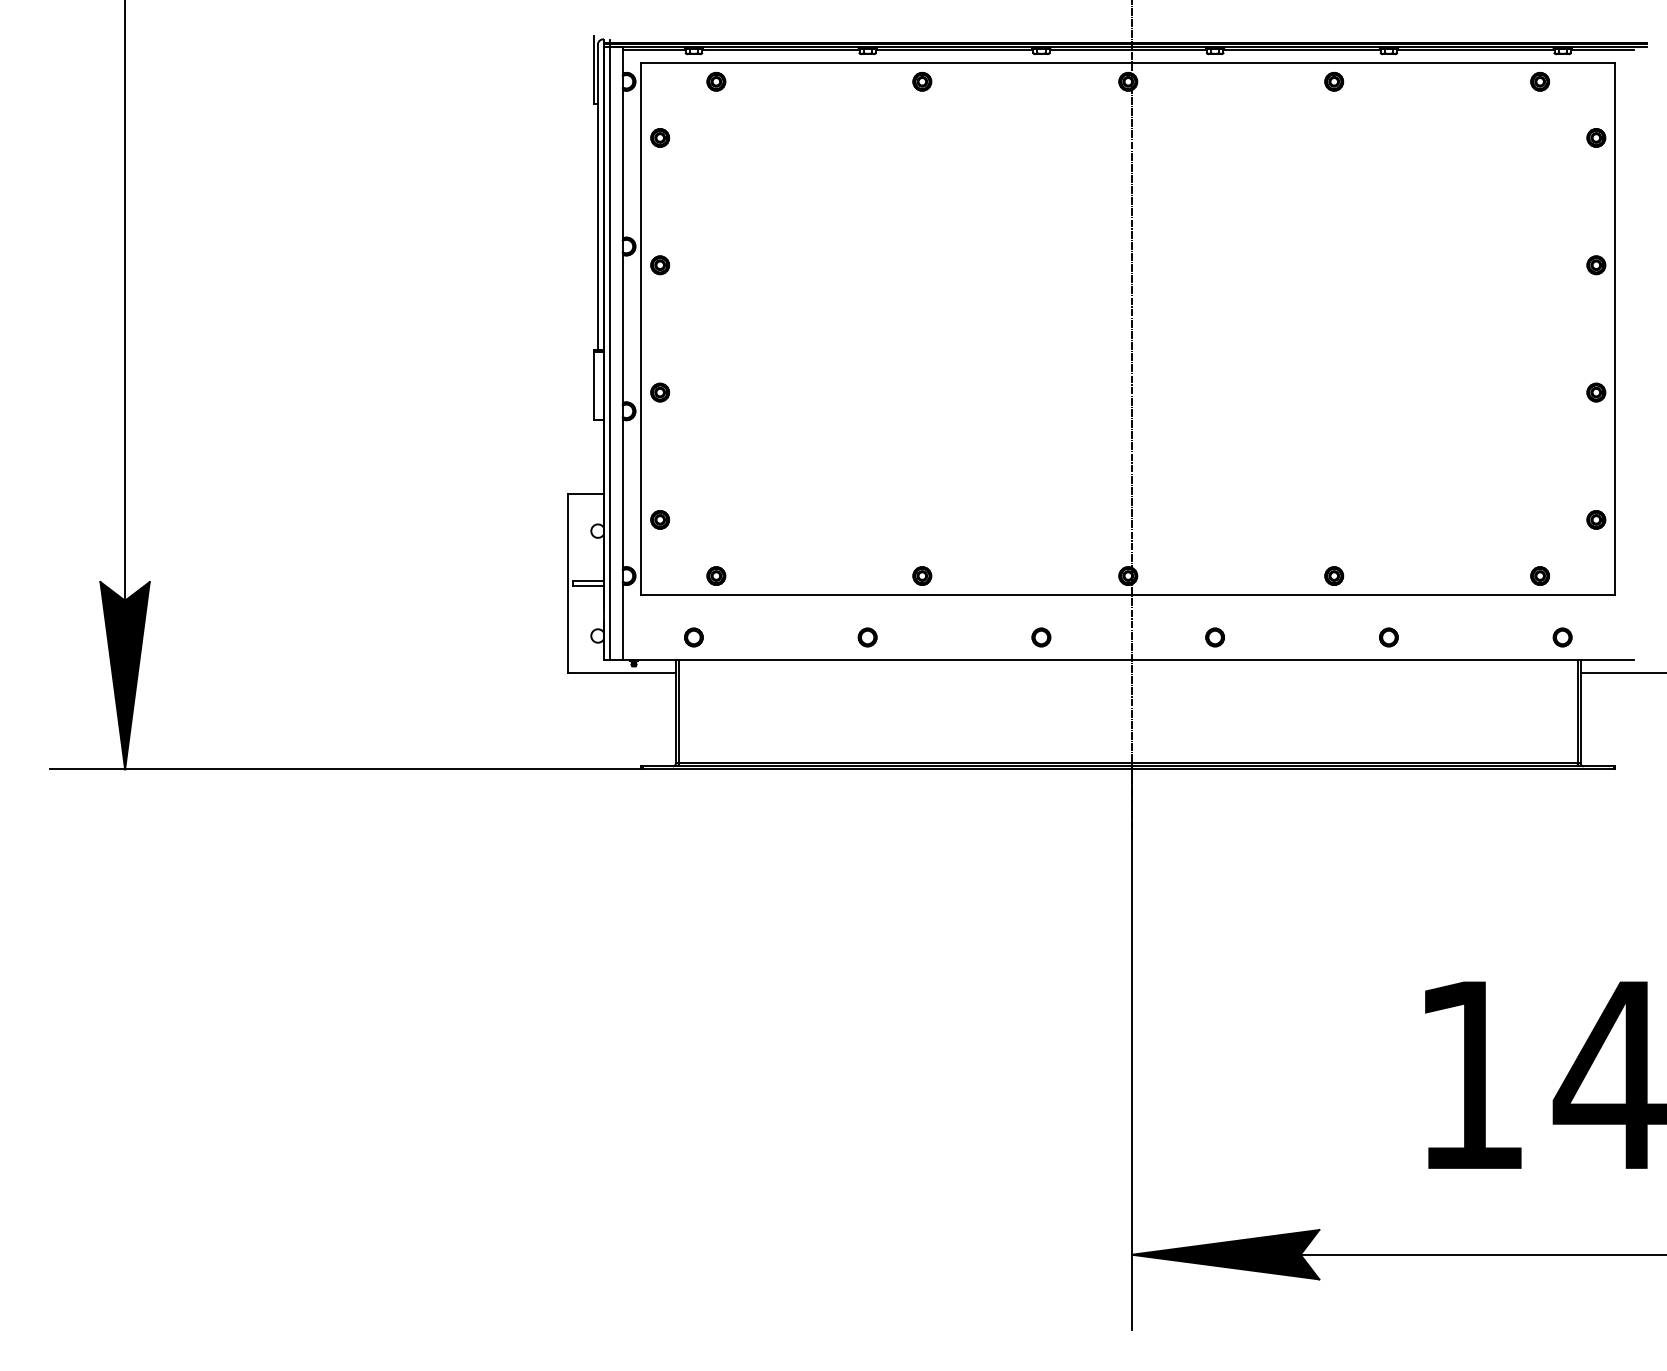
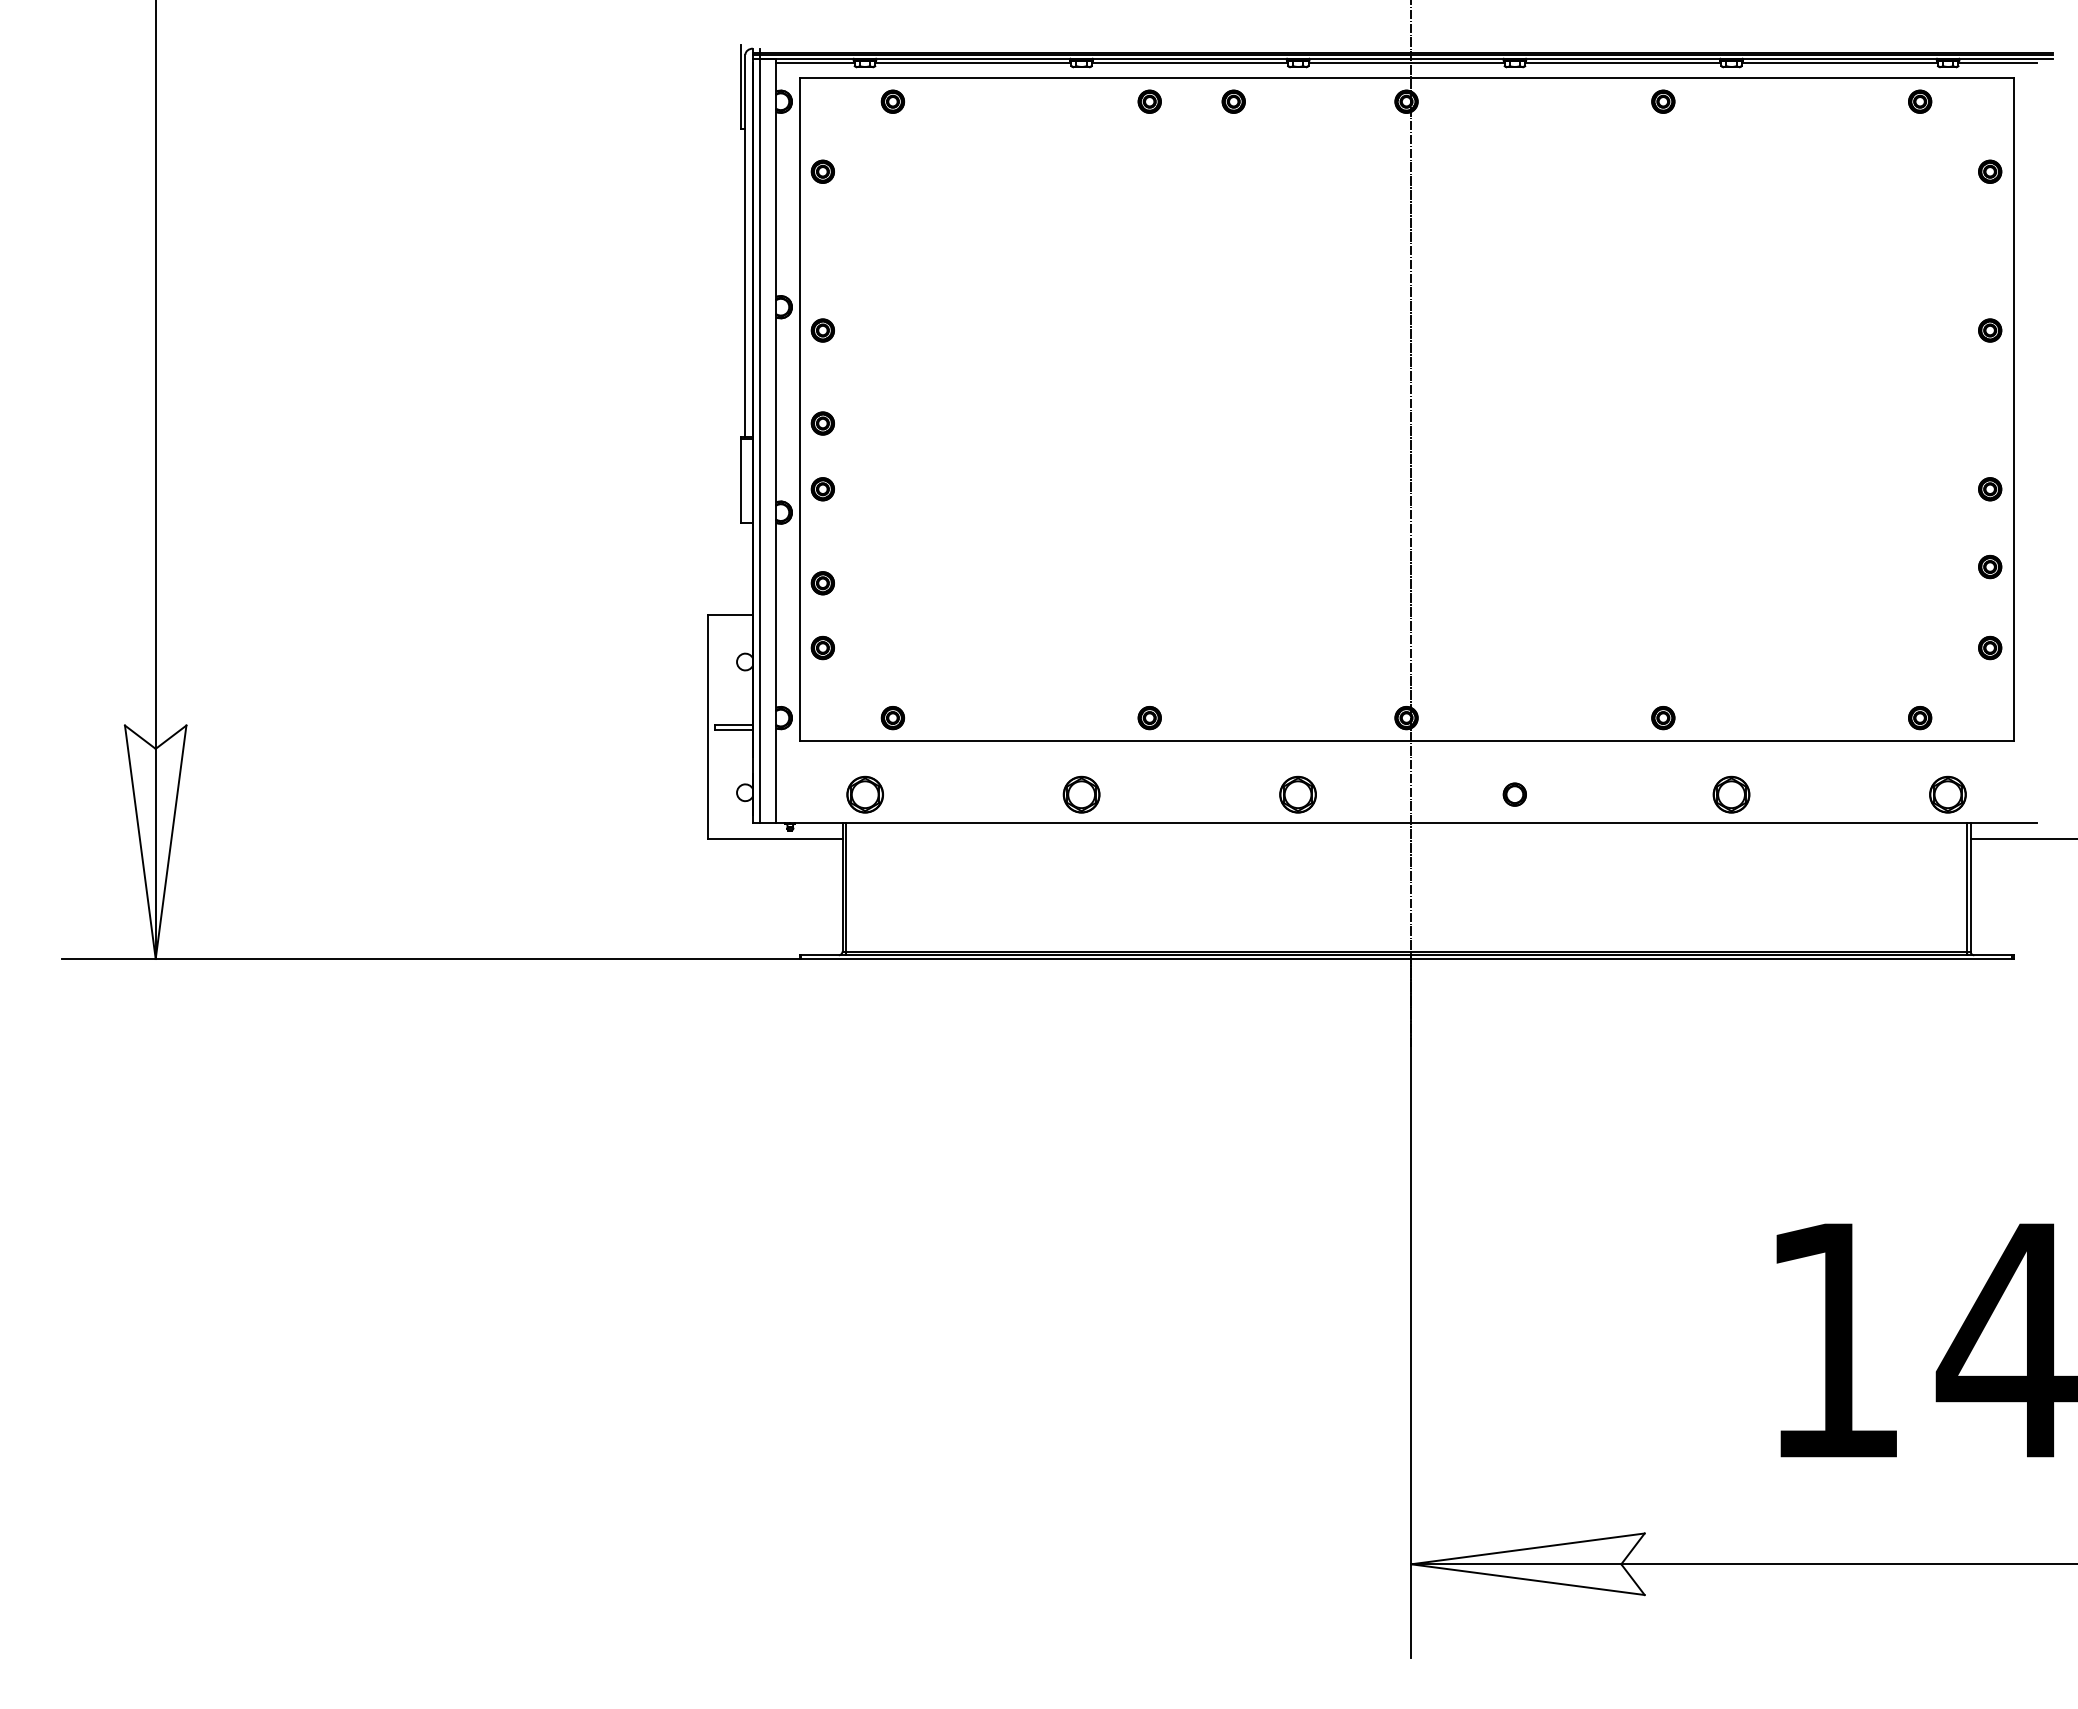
part: (989, 81) -> (1233, 101), added
part: (659, 339) -> (822, 423), added
part: (1596, 455) -> (1990, 567), added
part: (659, 468) -> (822, 583), added
part: (693, 637) -> (864, 794), size x1.6
part: (867, 637) -> (1081, 794), size x1.6
part: (1041, 637) -> (1298, 794), size x1.6
part: (1388, 637) -> (1731, 794), size x1.6
part: (1562, 637) -> (1948, 794), size x1.6
fill: (124, 675) -> (155, 842), removed
fill: (1225, 1254) -> (1527, 1564), removed

